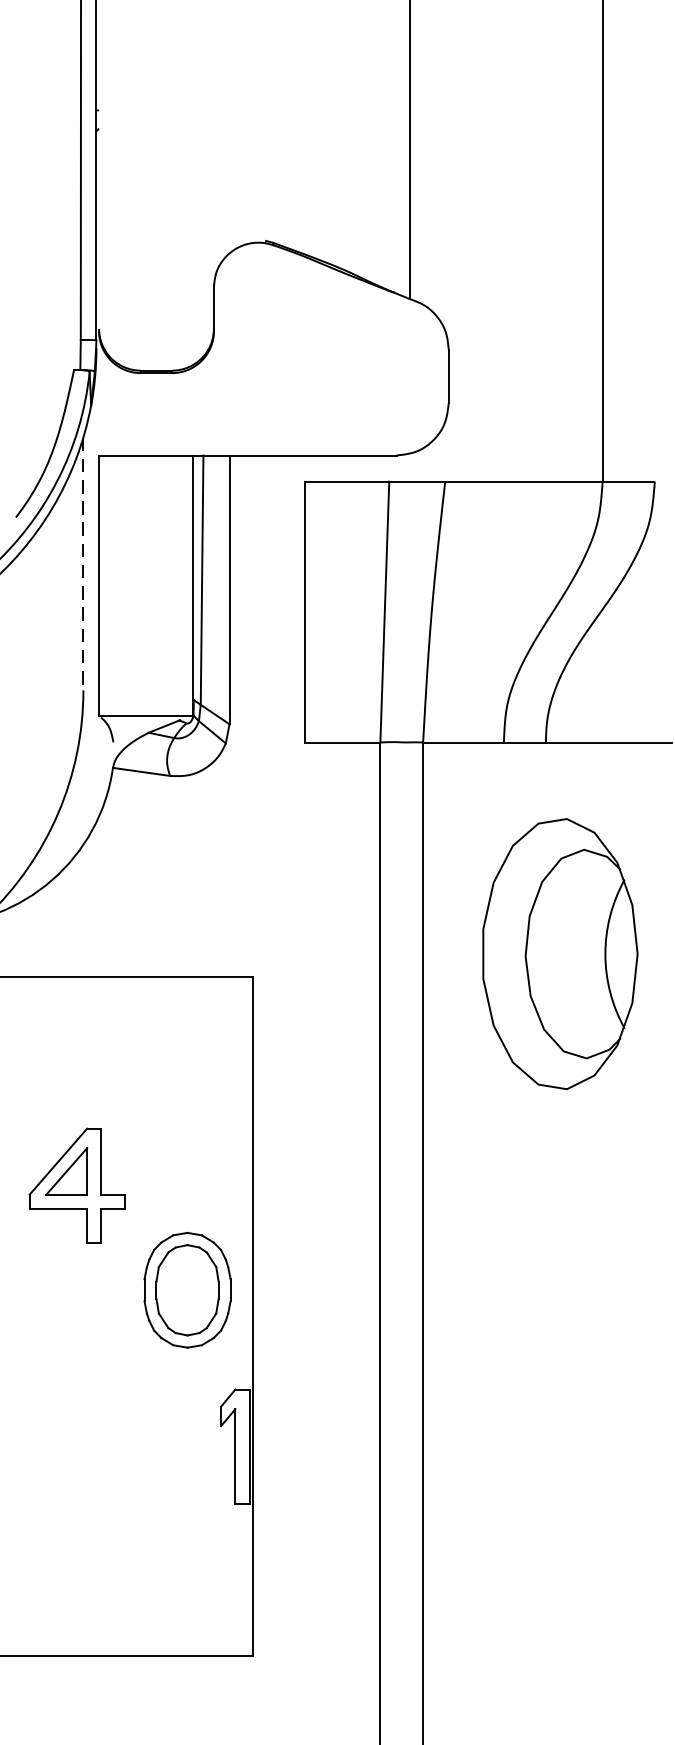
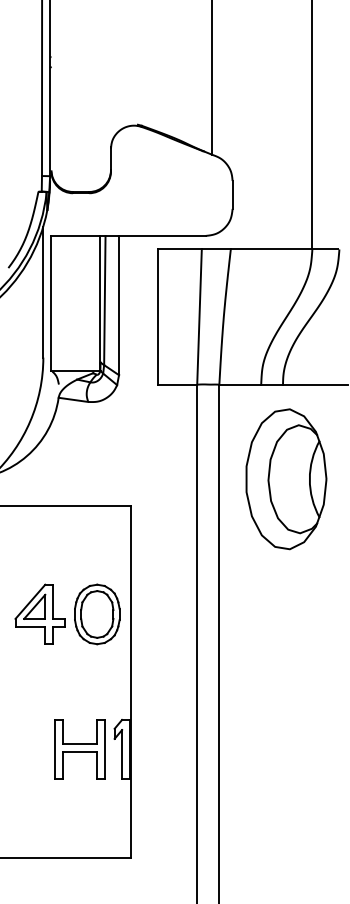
line: (83, 564) -> (43, 292), dashed -> solid
part: (560, 954) -> (286, 479), moved
part: (187, 1290) -> (97, 614), moved
part: (153, 1446) -> (79, 749), added

